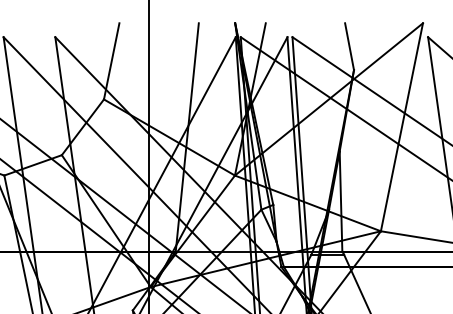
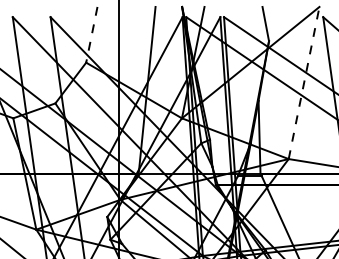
line: (111, 62) -> (91, 35), solid -> dashed
line: (402, 127) -> (304, 83), solid -> dashed

